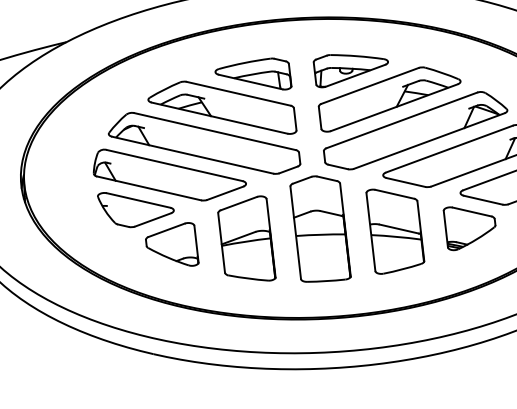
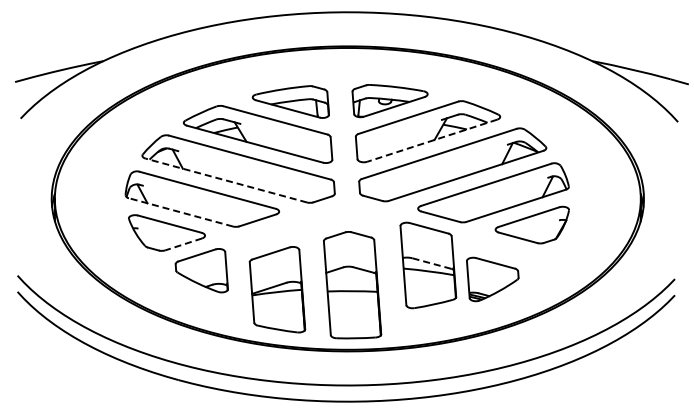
line: (393, 107) -> (431, 140), solid -> dashed
line: (192, 155) -> (226, 180), solid -> dashed
line: (148, 188) -> (180, 212), solid -> dashed
line: (152, 220) -> (183, 244), solid -> dashed
line: (399, 228) -> (432, 263), solid -> dashed
part: (469, 228) -> (492, 279), moved
part: (320, 229) -> (352, 285), moved
part: (246, 239) -> (277, 289), moved

